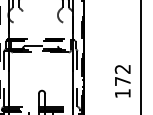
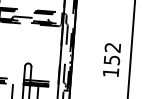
text: (122, 81) -> (111, 60), 172 -> 152

